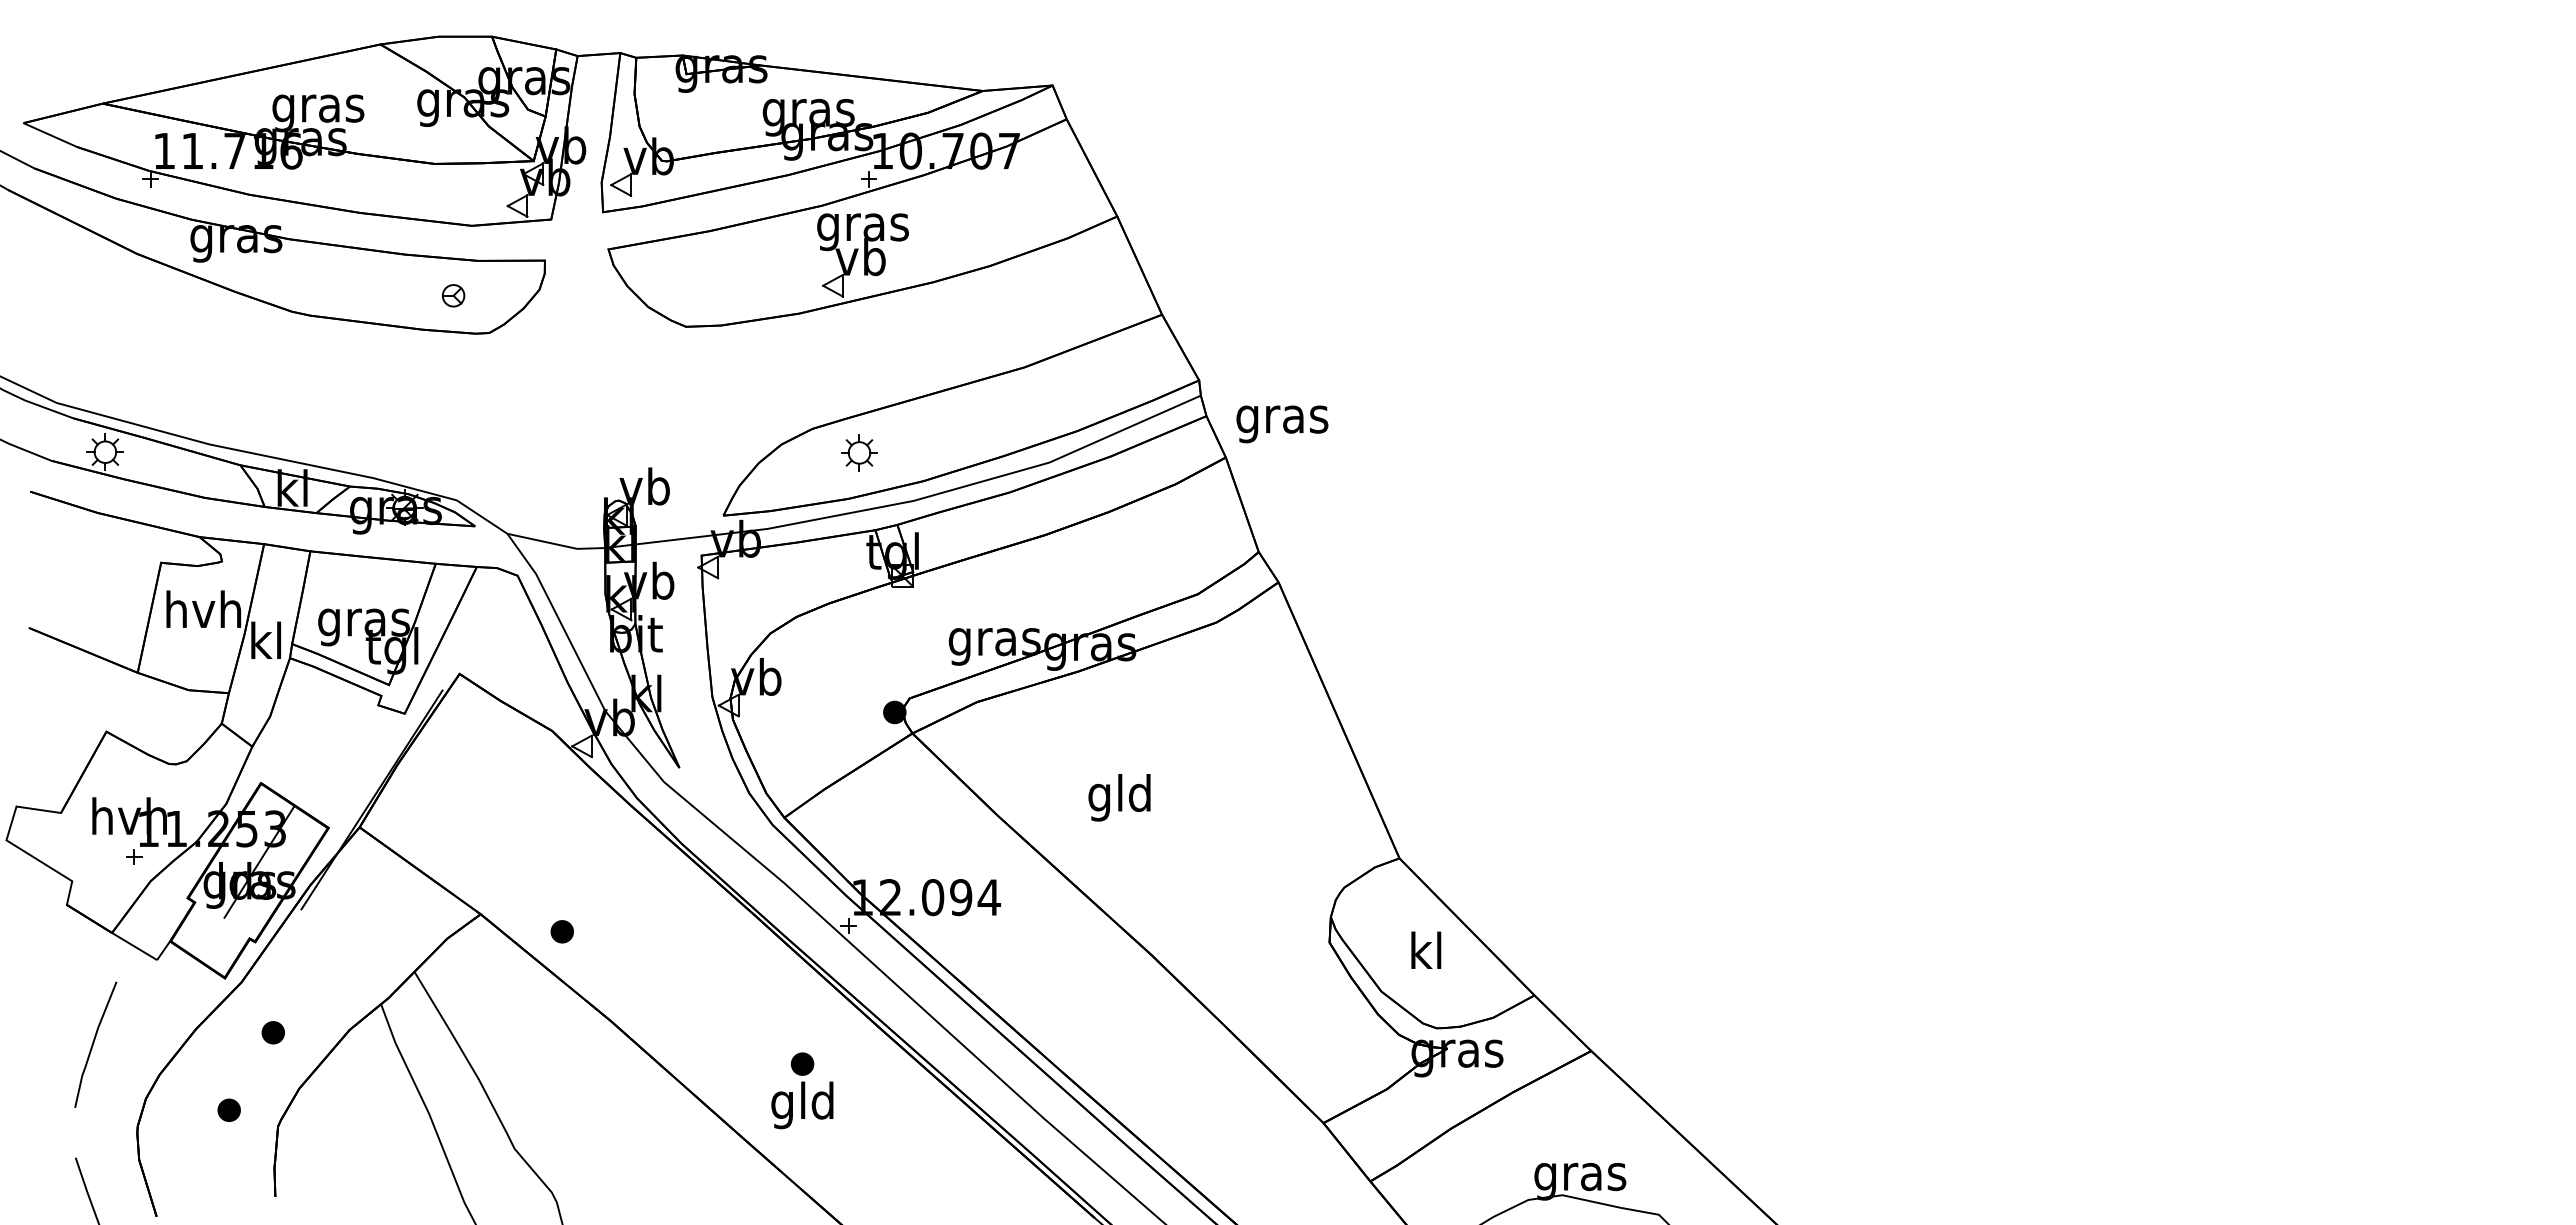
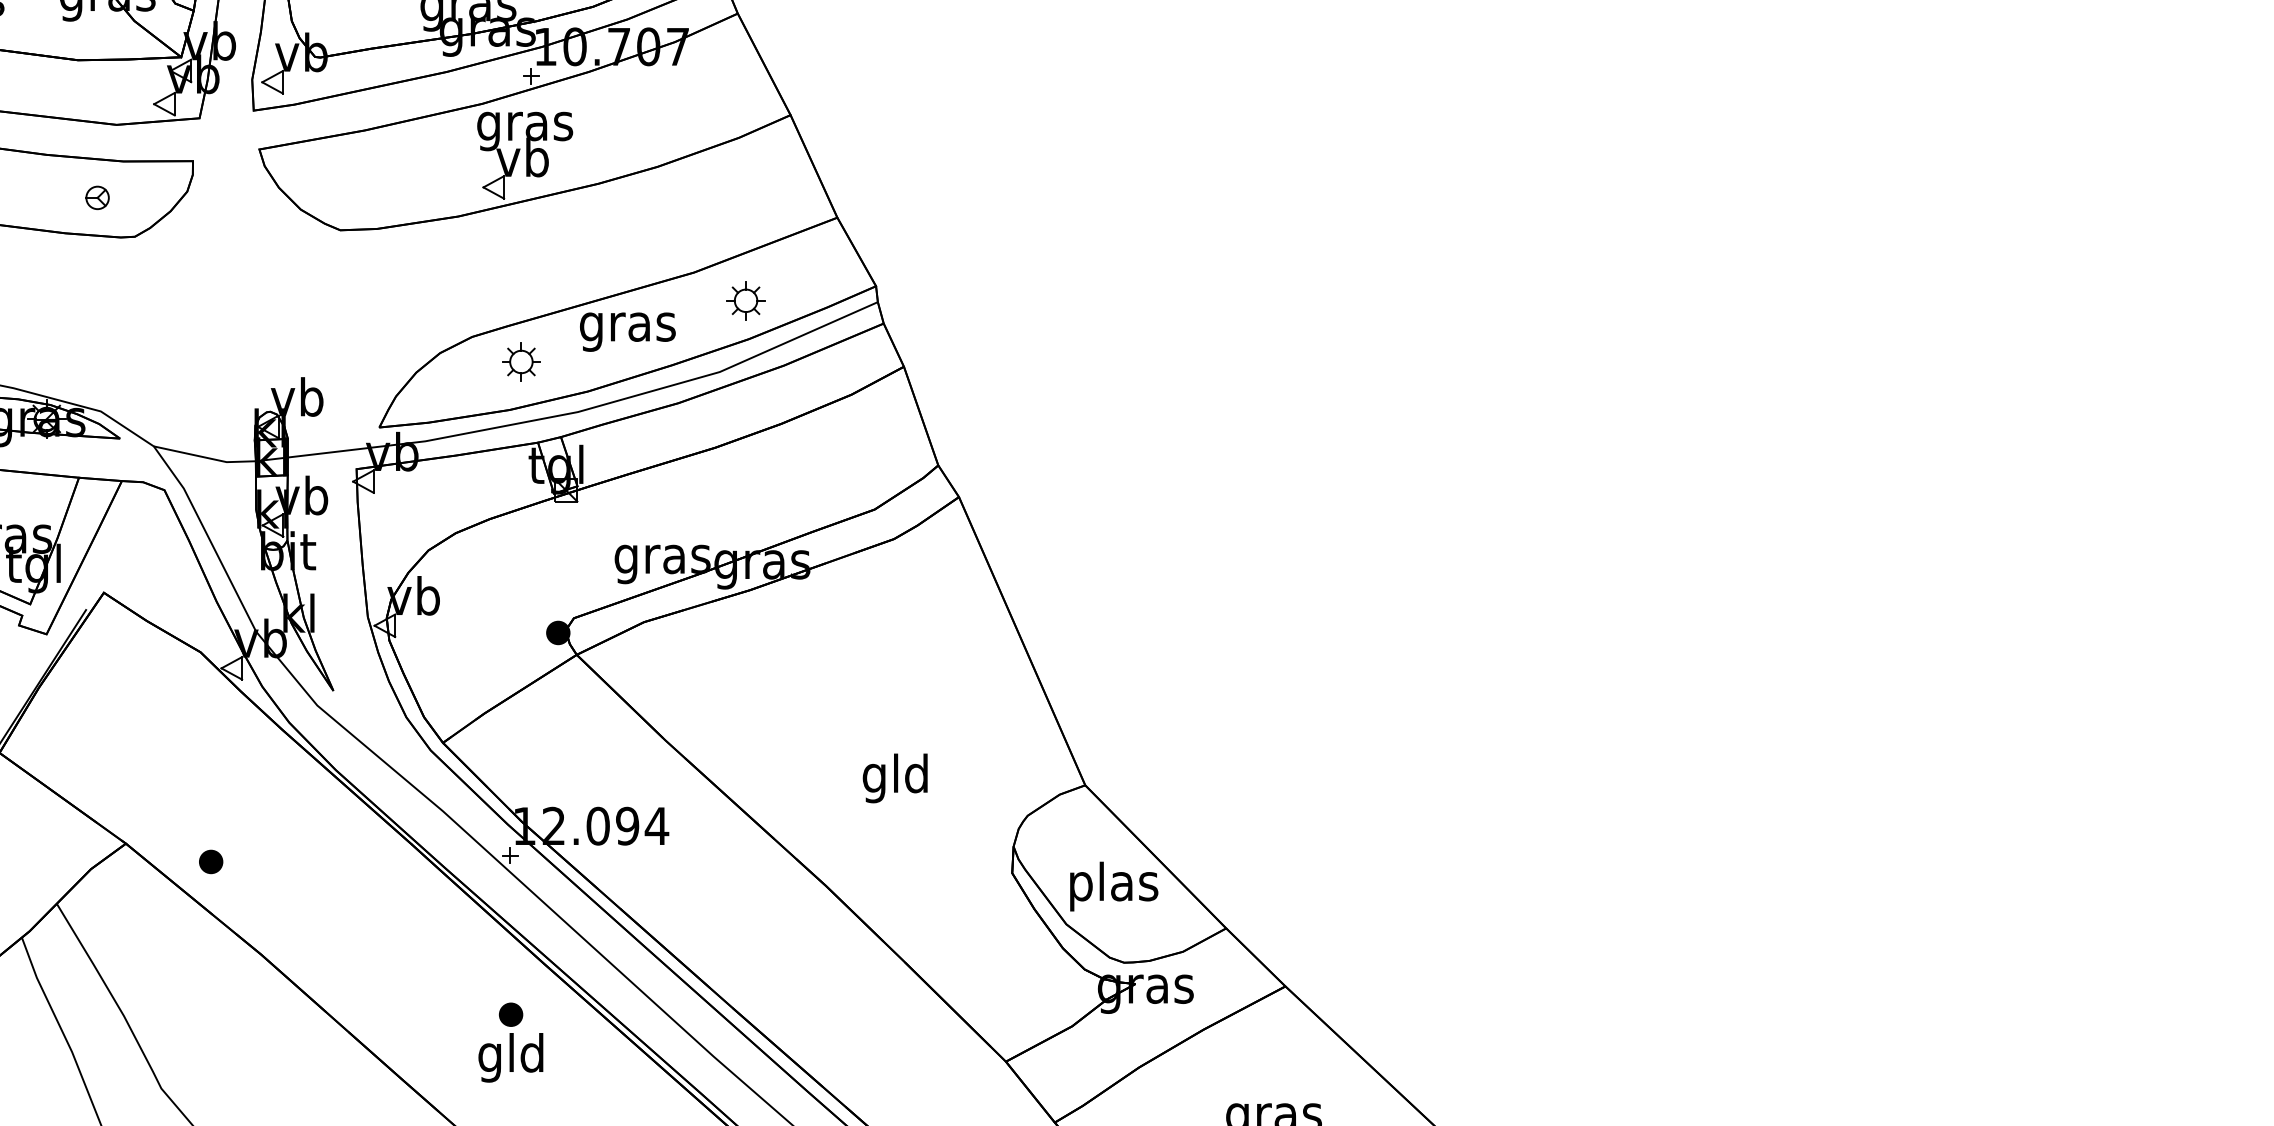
part: (1074, 393) -> (745, 299), added
text: (1282, 424) -> (627, 332), moved
text: (1119, 797) -> (895, 778), moved
text: (1427, 955) -> (1114, 886), kl -> plas
part: (802, 1090) -> (510, 1042), moved

